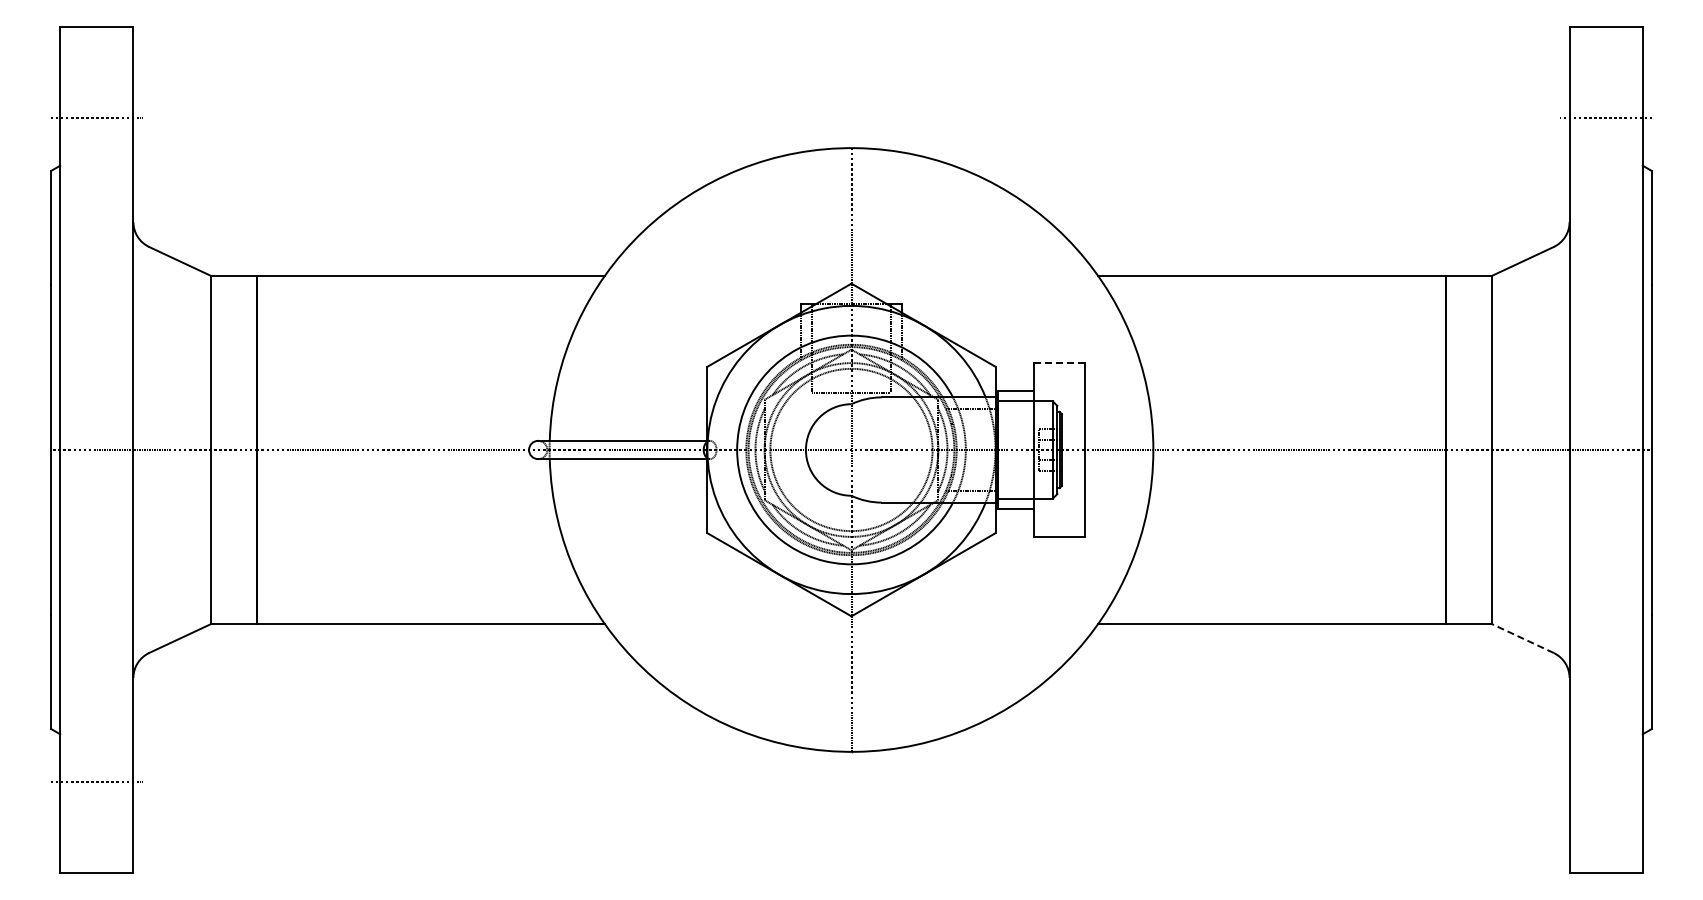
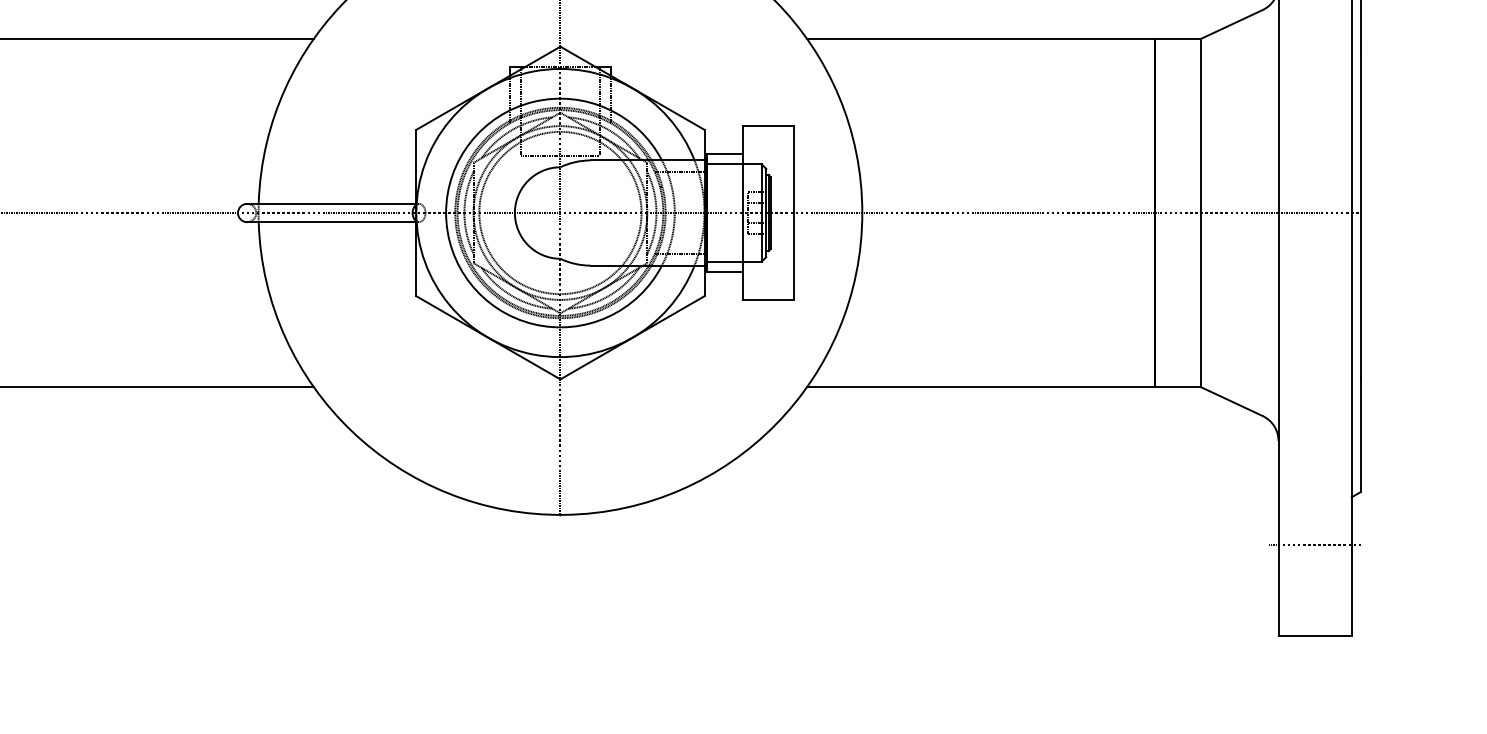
line: (1060, 363) -> (769, 126), dashed -> solid
line: (1522, 638) -> (1231, 401), dashed -> solid
line: (1605, 781) -> (1314, 544), added

